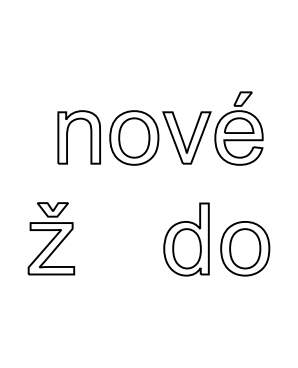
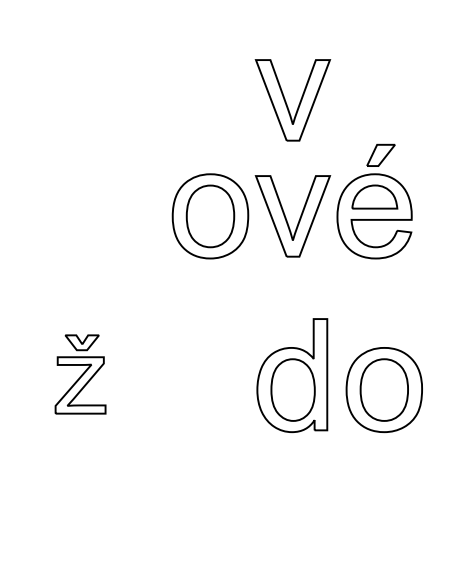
part: (186, 63) -> (292, 99), added
part: (67, 137) -> (105, 215), removed
part: (51, 238) -> (80, 373), size x0.7

